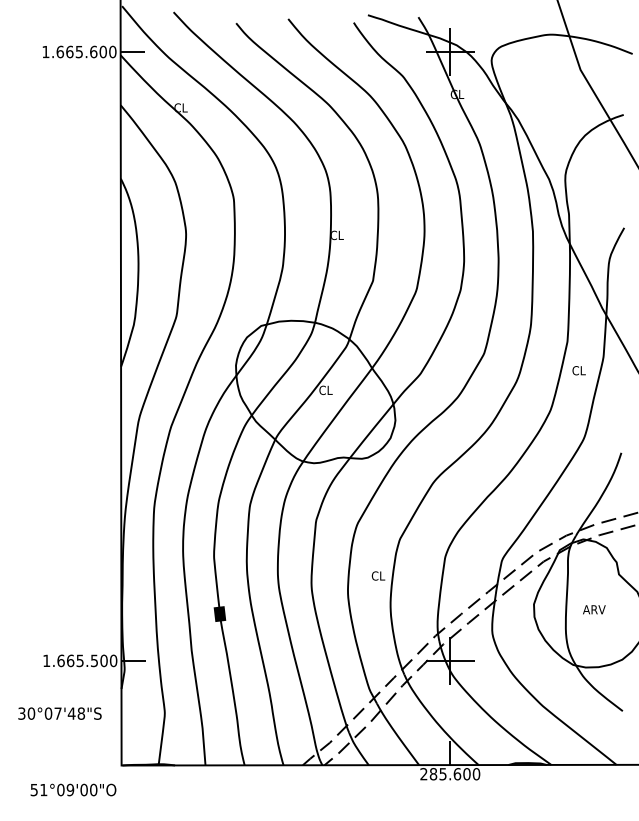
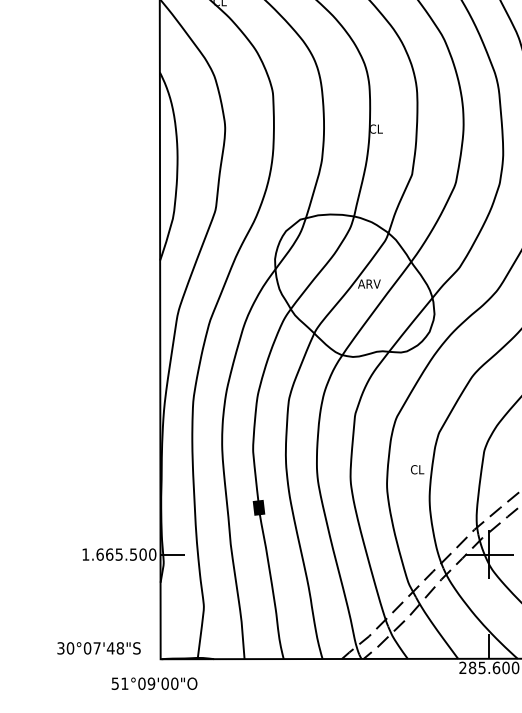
text: (330, 390) -> (369, 284), CL -> ARV
text: (59, 713) -> (98, 648), moved
text: (73, 789) -> (154, 683), moved

